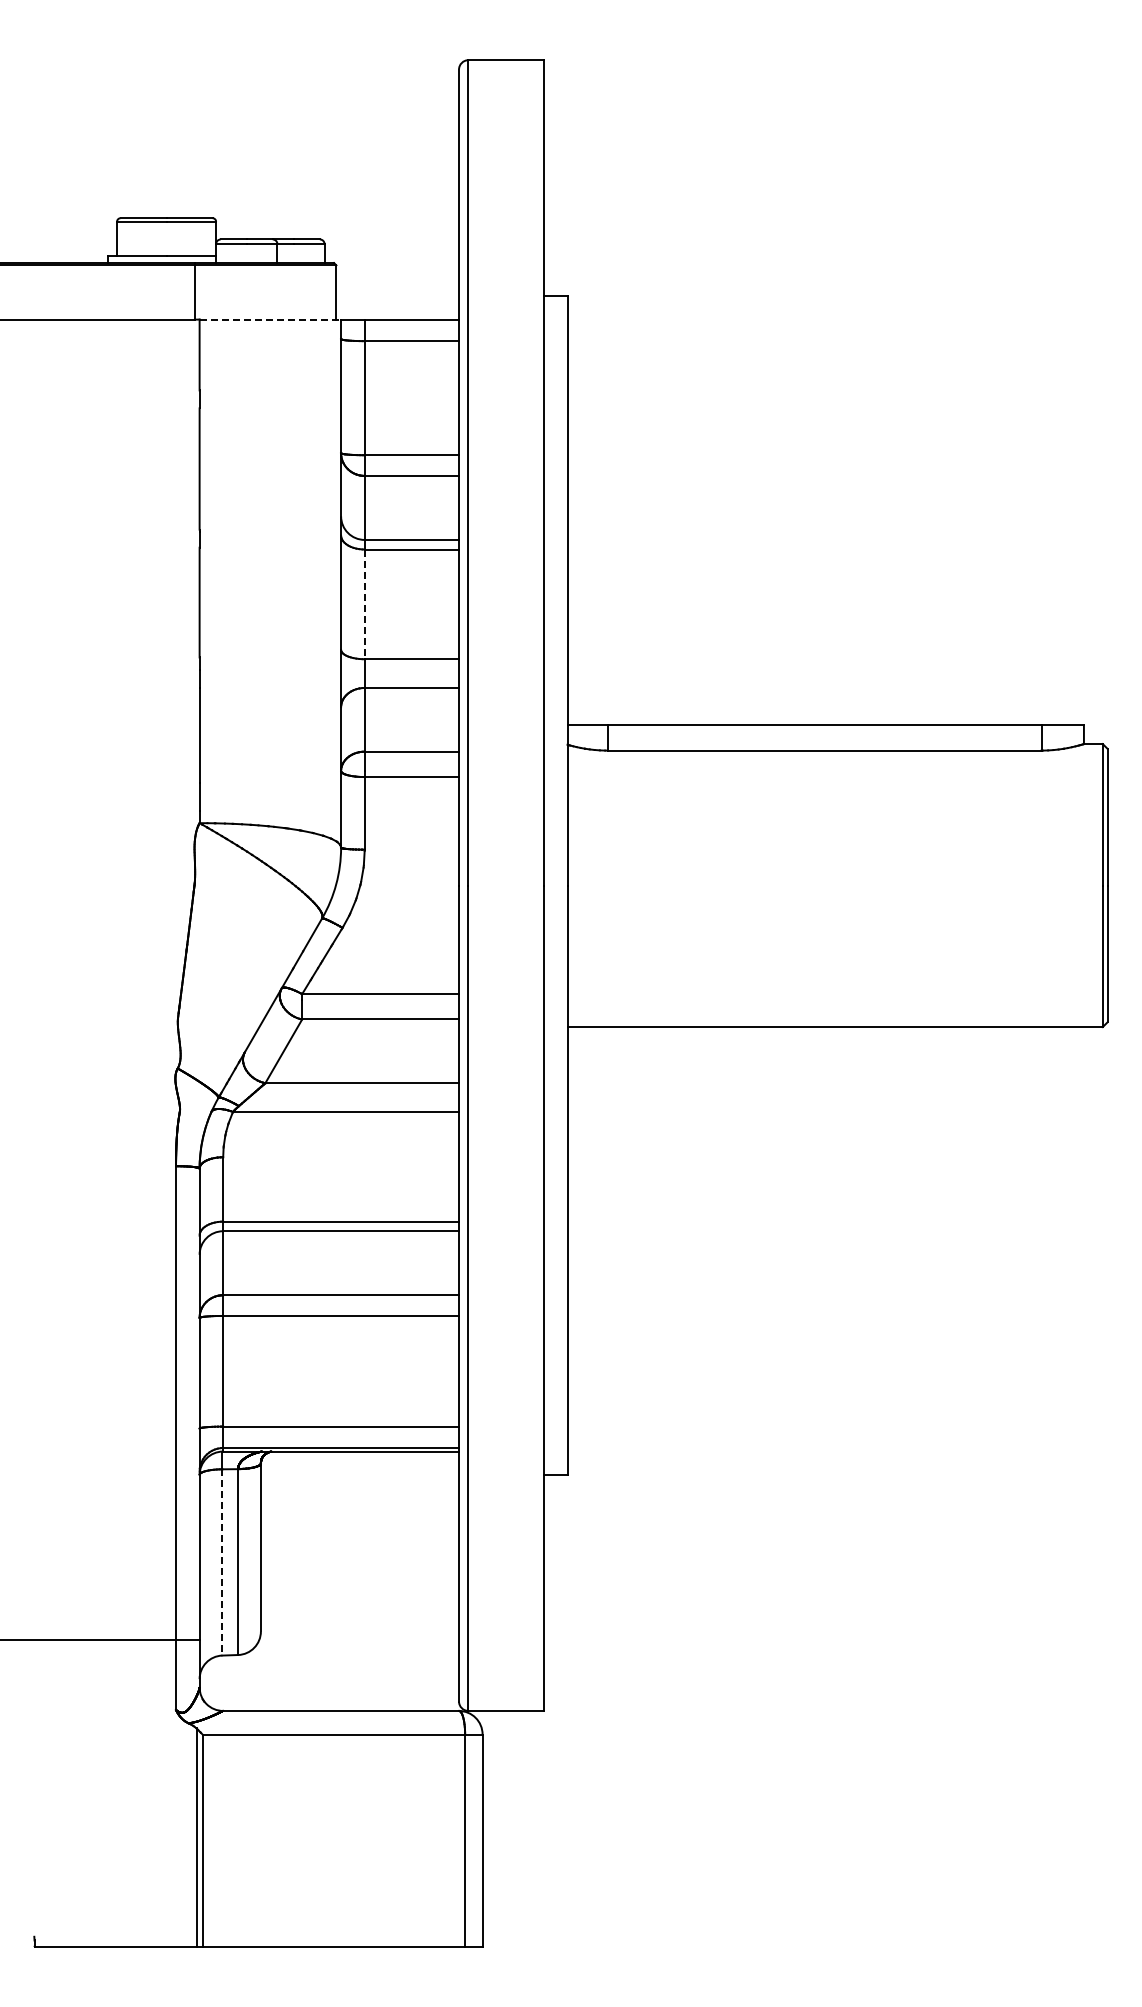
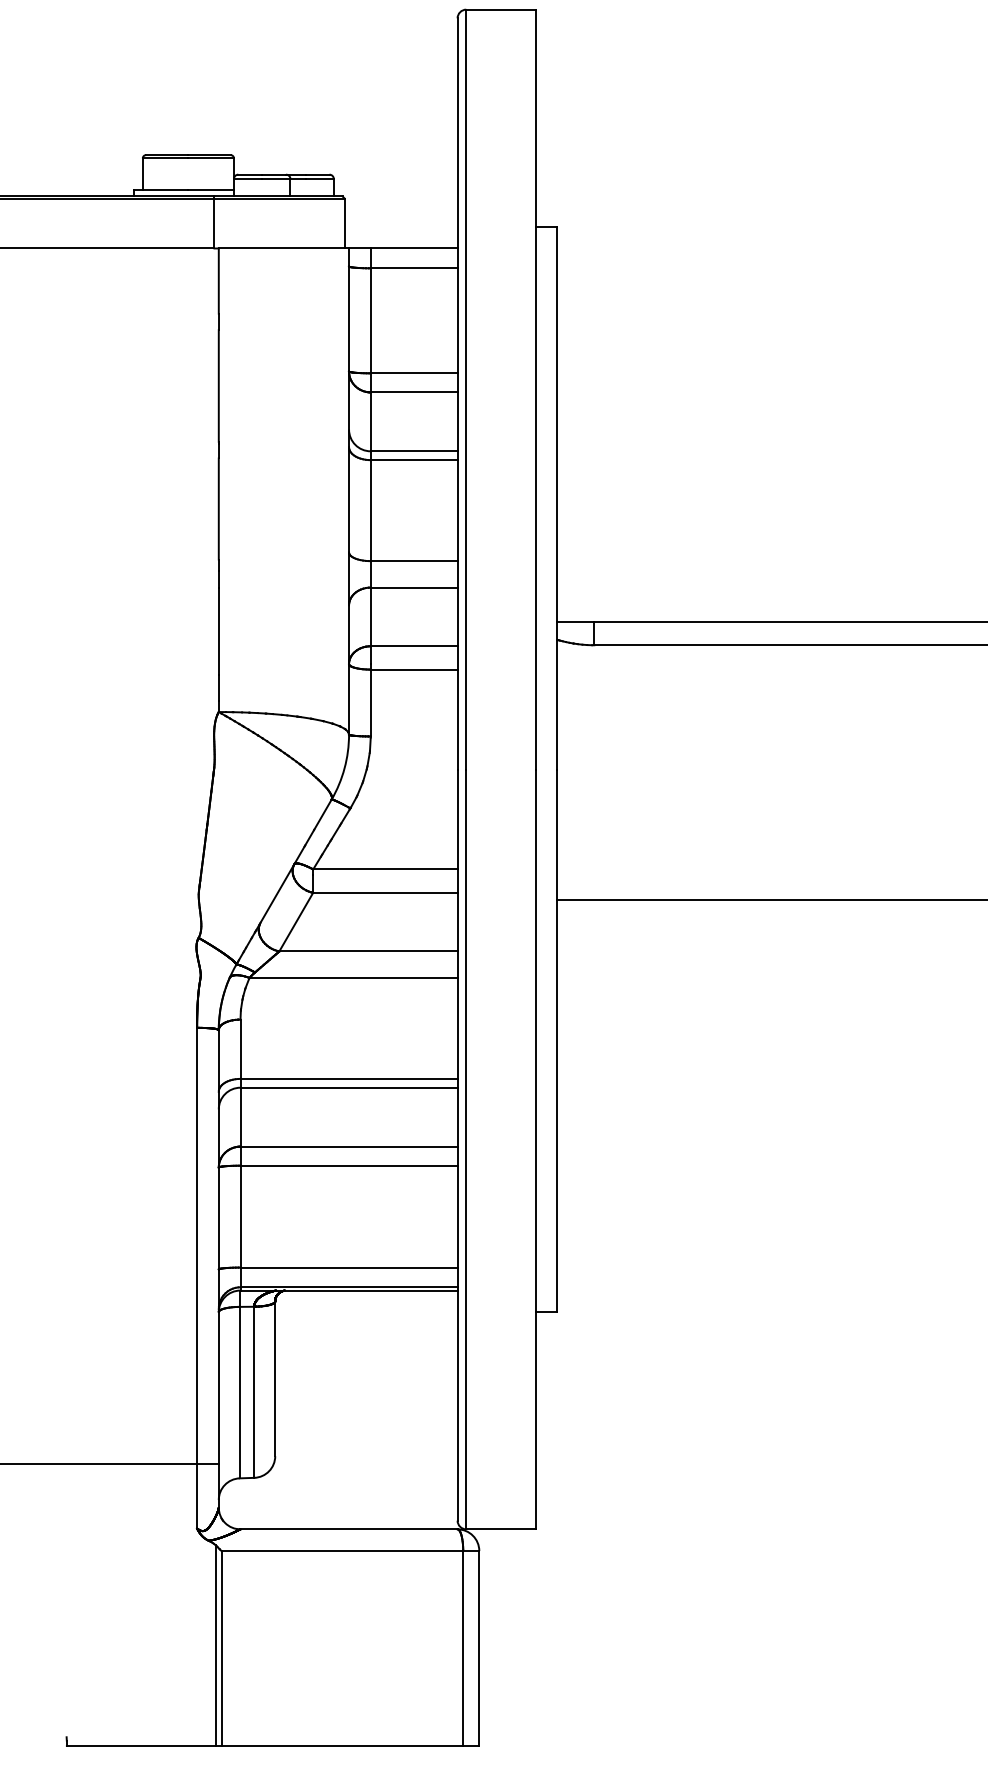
line: (270, 319) -> (284, 248), dashed -> solid
line: (364, 604) -> (370, 510), dashed -> solid
line: (222, 1562) -> (239, 1392), dashed -> solid

